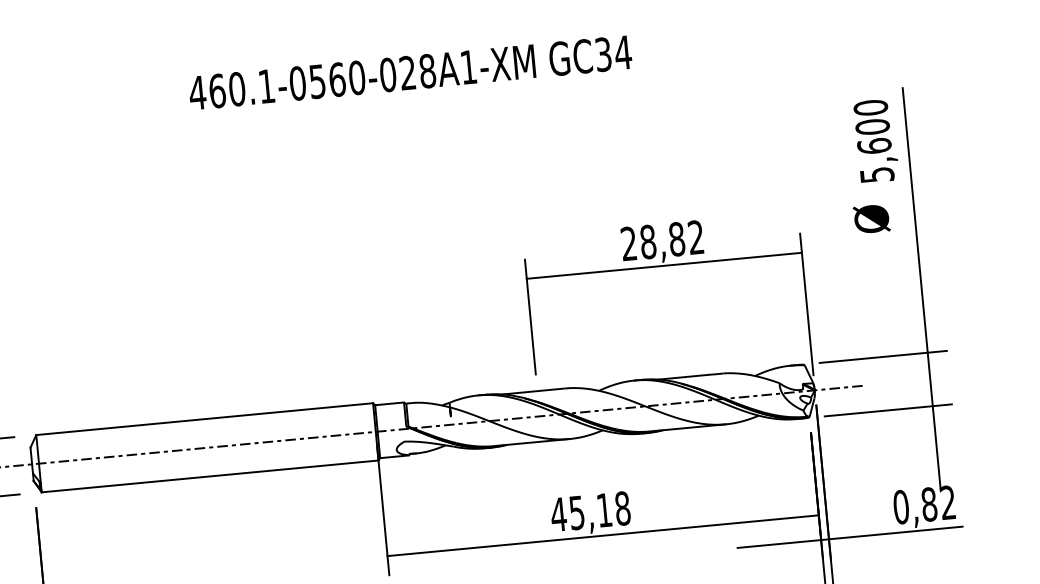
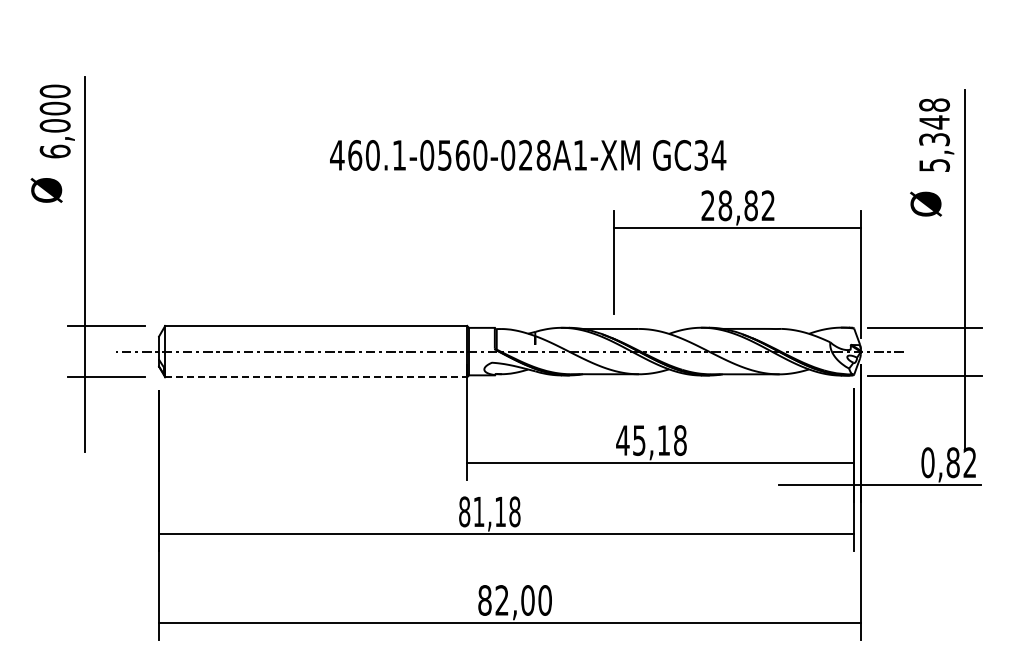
text: (410, 72) -> (528, 155), moved
text: (872, 127) -> (934, 122), 5,600 -> 5,348
line: (210, 476) -> (316, 377), solid -> dashed

